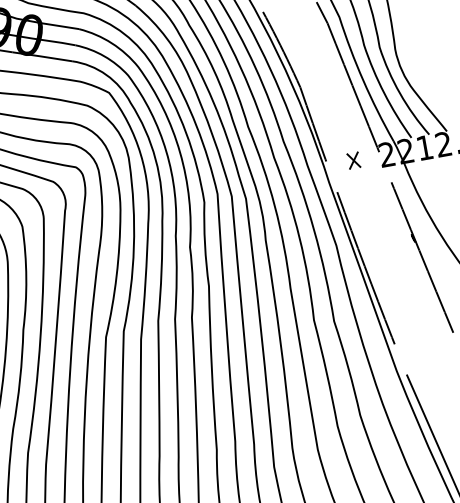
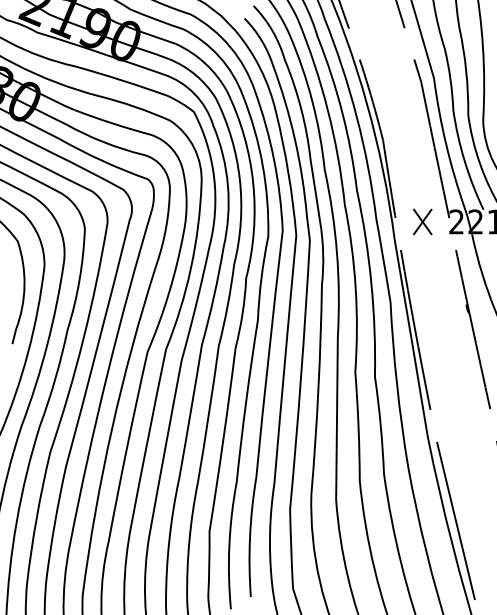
part: (353, 160) -> (422, 221), size x1.67

